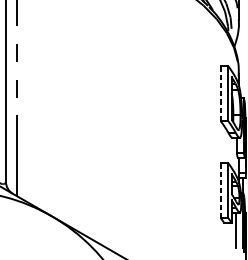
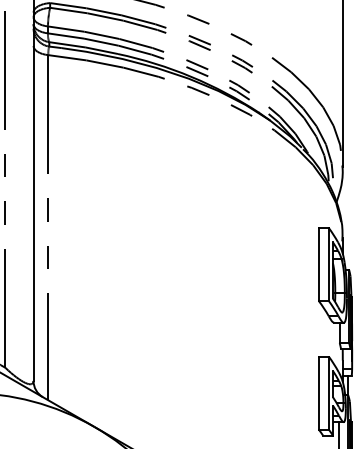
line: (220, 93) -> (318, 264), dashed -> solid
line: (220, 191) -> (318, 393), dashed -> solid

